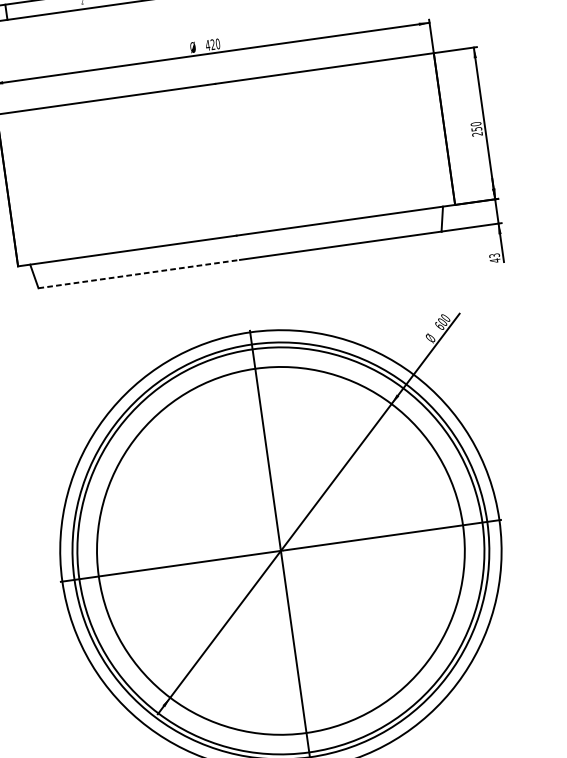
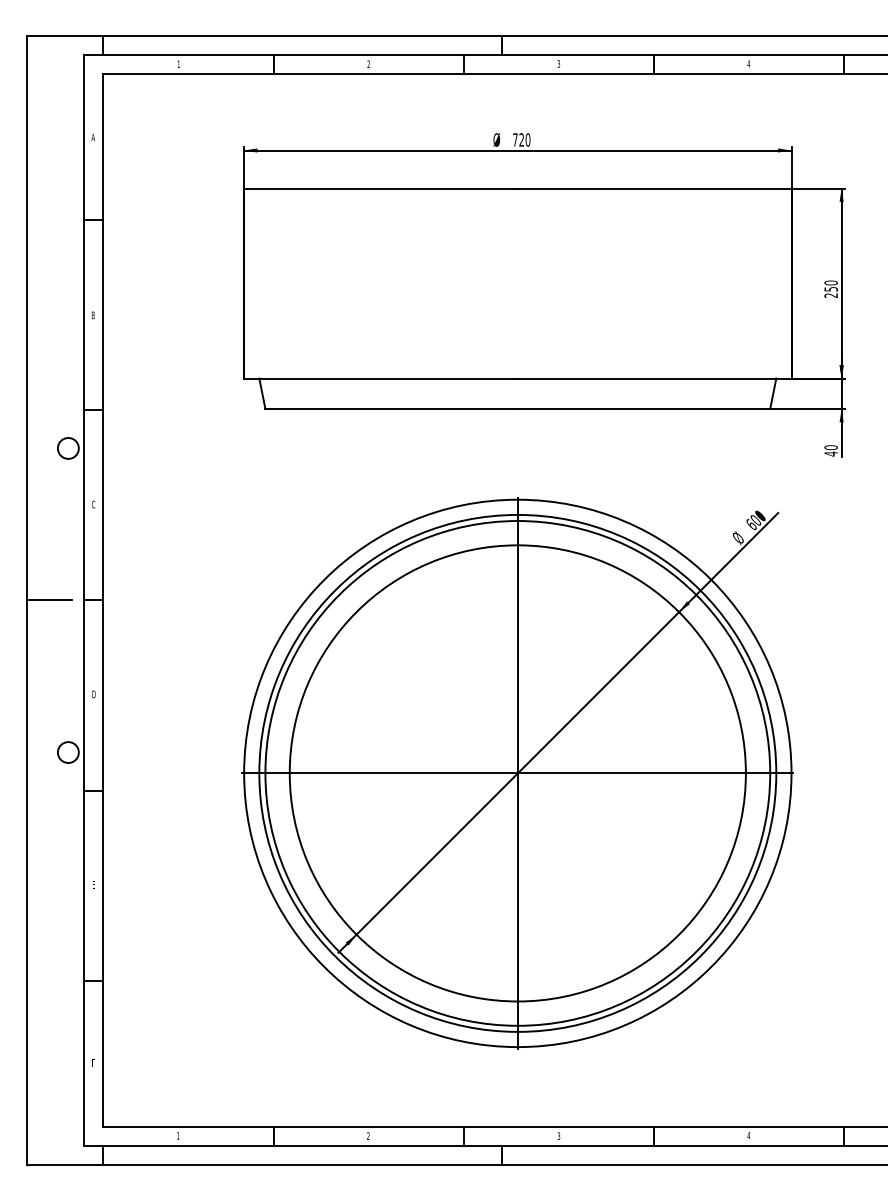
text: (207, 45) -> (514, 139), 420 -> 720
text: (494, 255) -> (830, 447), 43 -> 40
line: (140, 274) -> (392, 409), dashed -> solid

